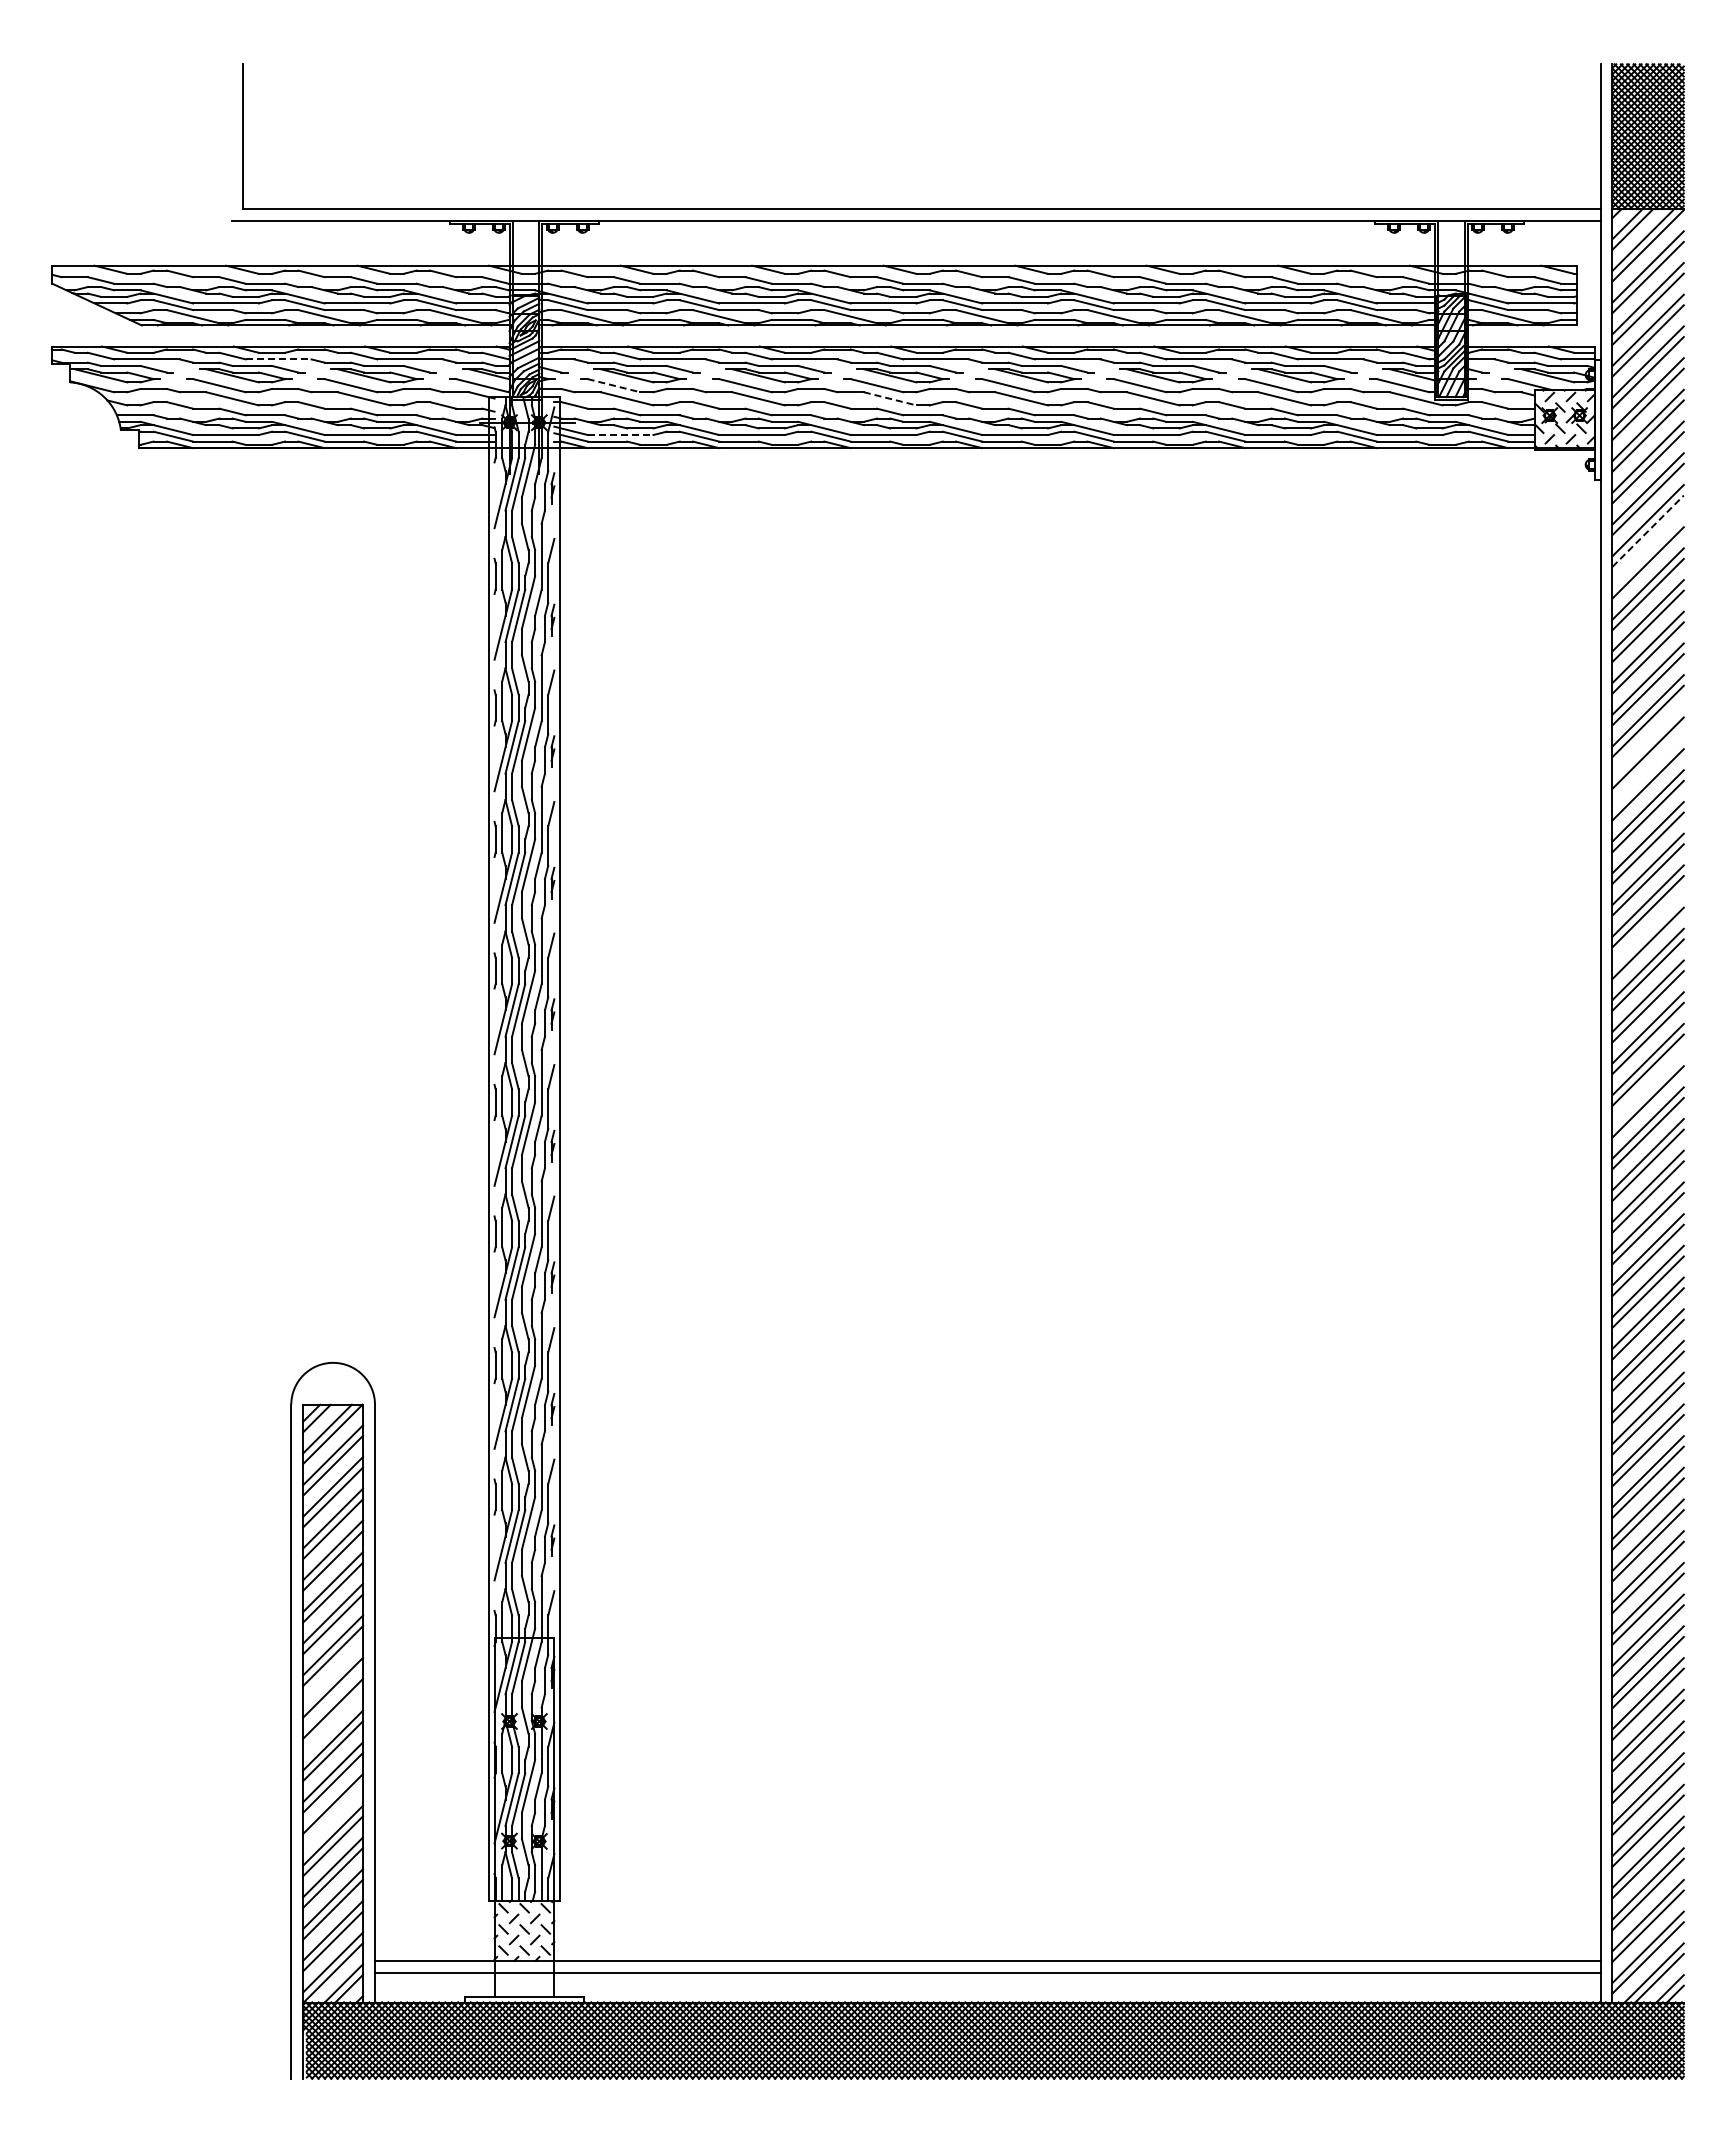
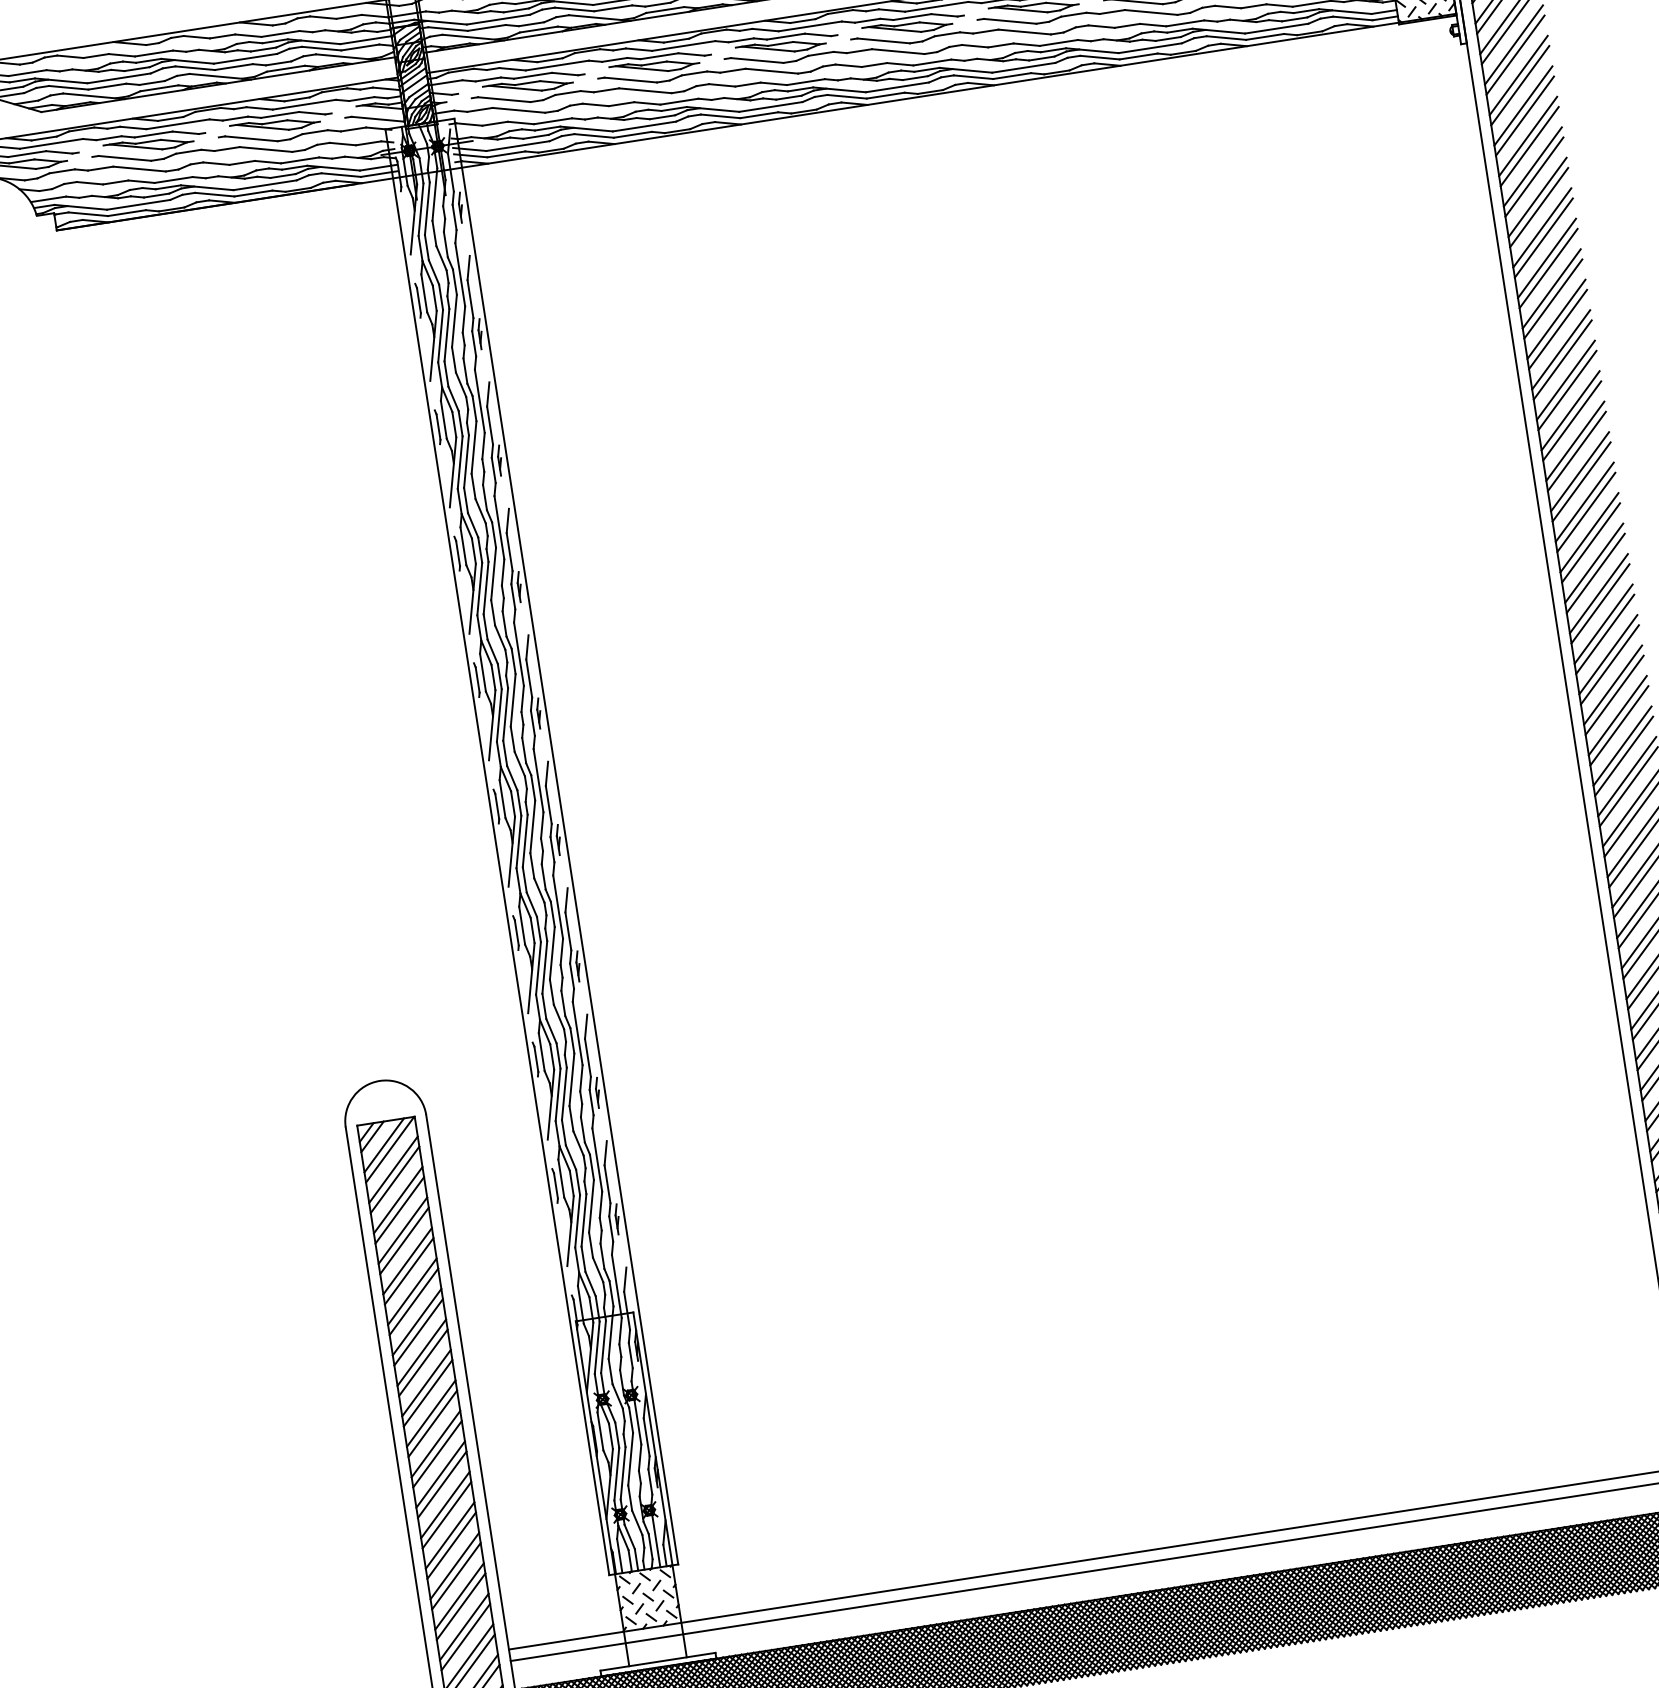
line: (278, 359) -> (177, 124), dashed -> solid
line: (614, 385) -> (504, 99), dashed -> solid
line: (890, 398) -> (772, 70), dashed -> solid
line: (620, 435) -> (518, 146), dashed -> solid
line: (1648, 530) -> (1520, 84), dashed -> solid
line: (1647, 551) -> (1522, 105), added
line: (1647, 742) -> (1551, 288), added
line: (1647, 773) -> (1555, 318), added
line: (1647, 932) -> (1579, 471), added
line: (1647, 1091) -> (1603, 624), added
line: (333, 1677) -> (426, 1383), added
line: (333, 1719) -> (433, 1423), added
line: (333, 1814) -> (447, 1515), added

